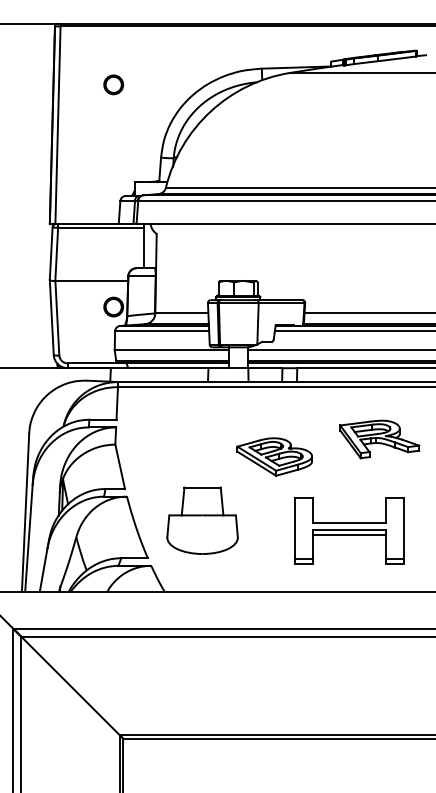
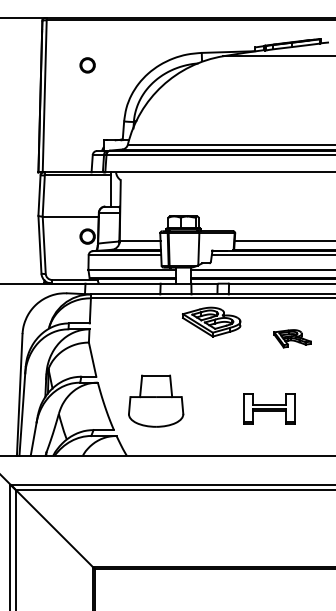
part: (379, 439) -> (292, 338), size x0.6
part: (274, 456) -> (211, 321), moved
part: (349, 530) -> (269, 408), size x0.6

